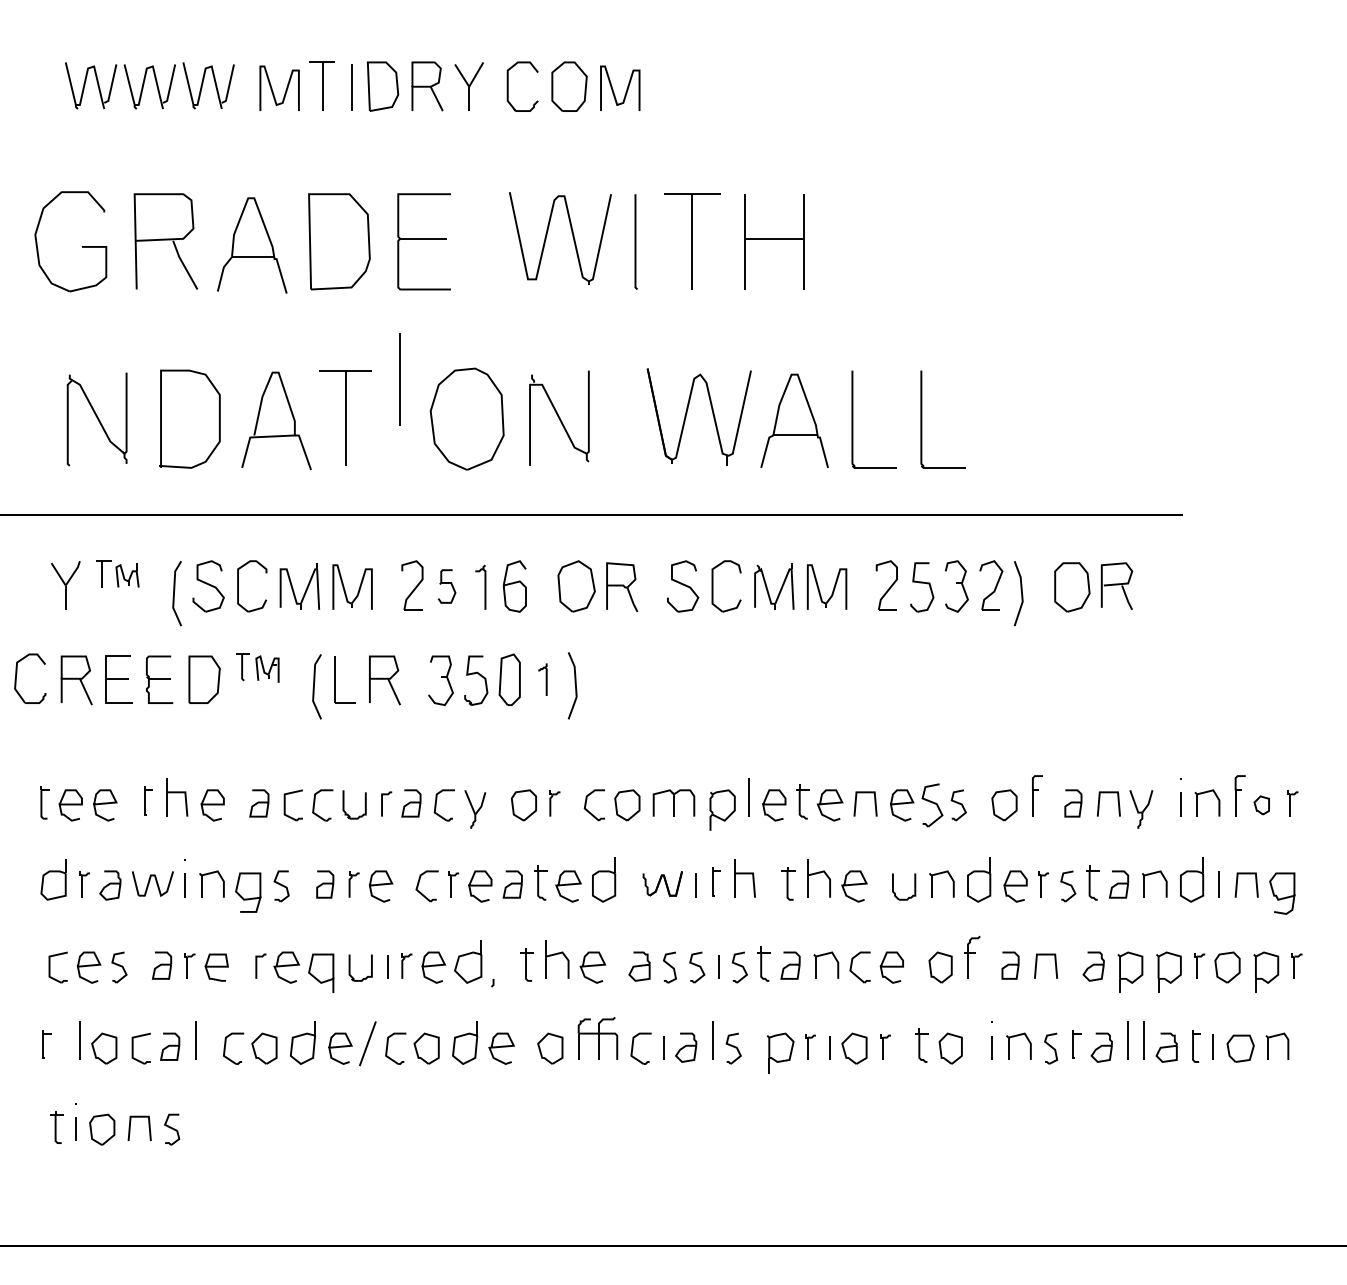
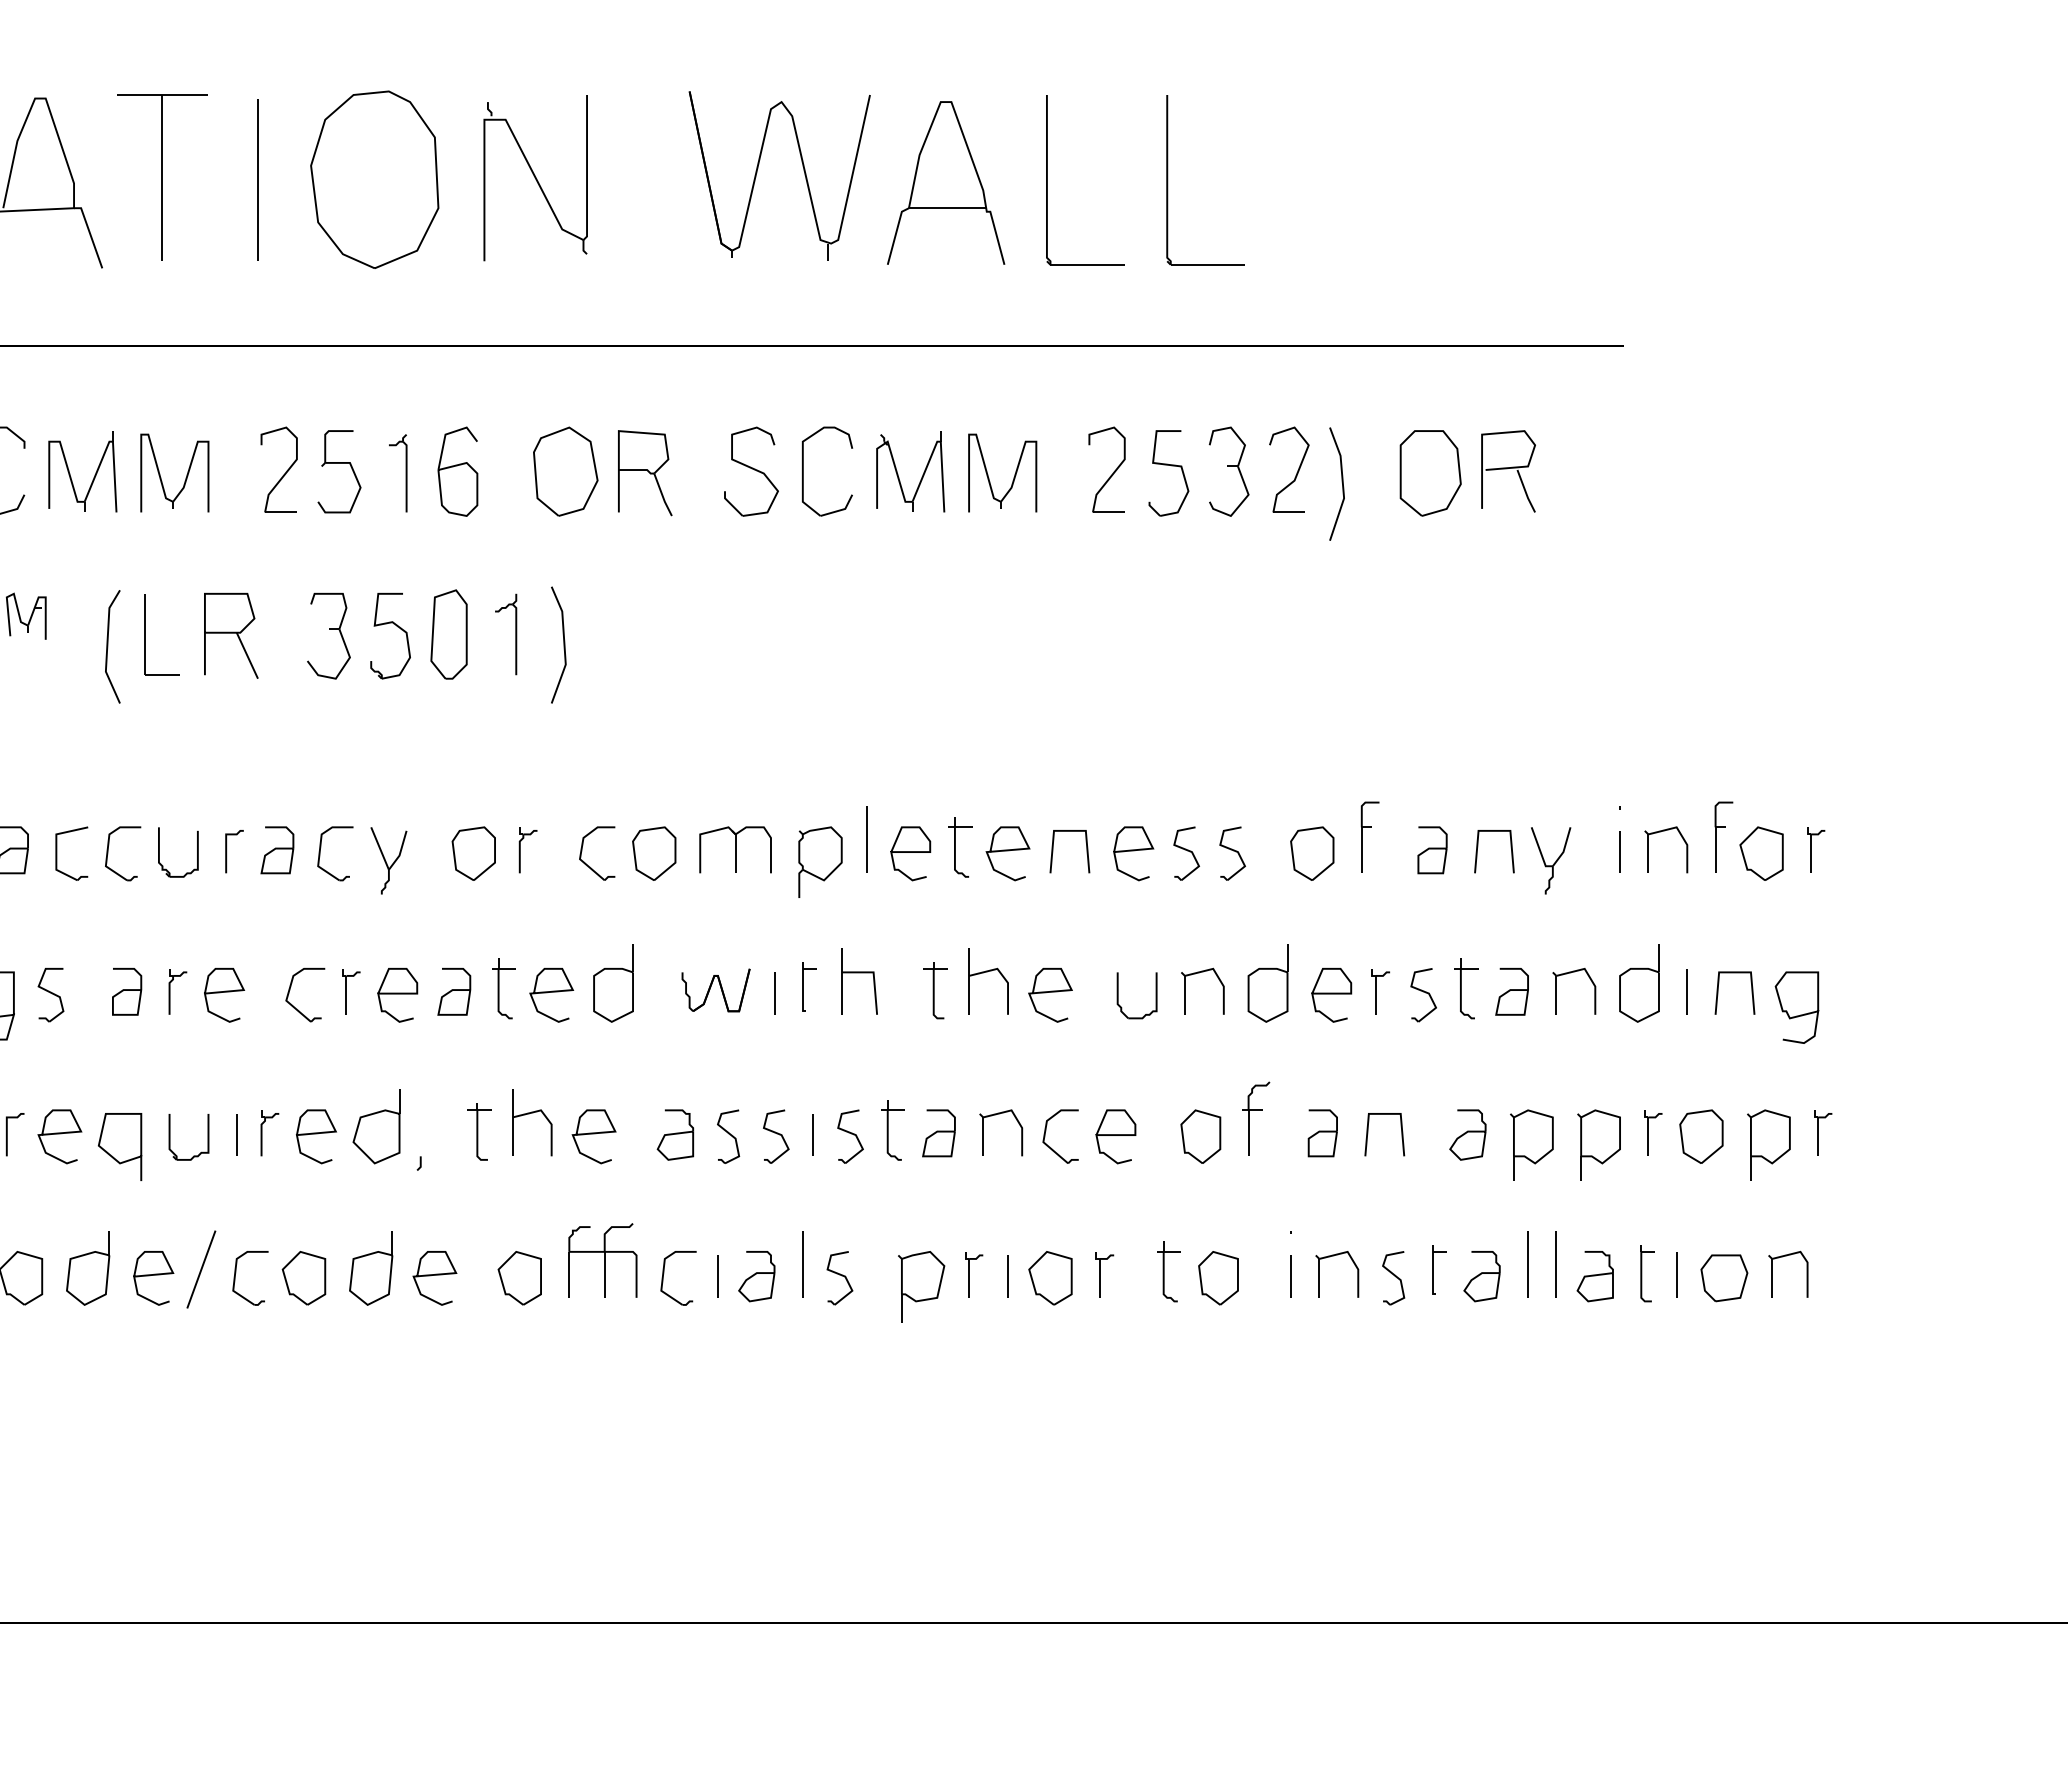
line: (399, 379) -> (256, 180), moved
part: (446, 586) -> (338, 471), size x1.43
part: (542, 679) -> (506, 633), size x1.43
part: (932, 805) -> (1186, 853), size x0.71
part: (1261, 805) -> (1760, 853), size x1.67

